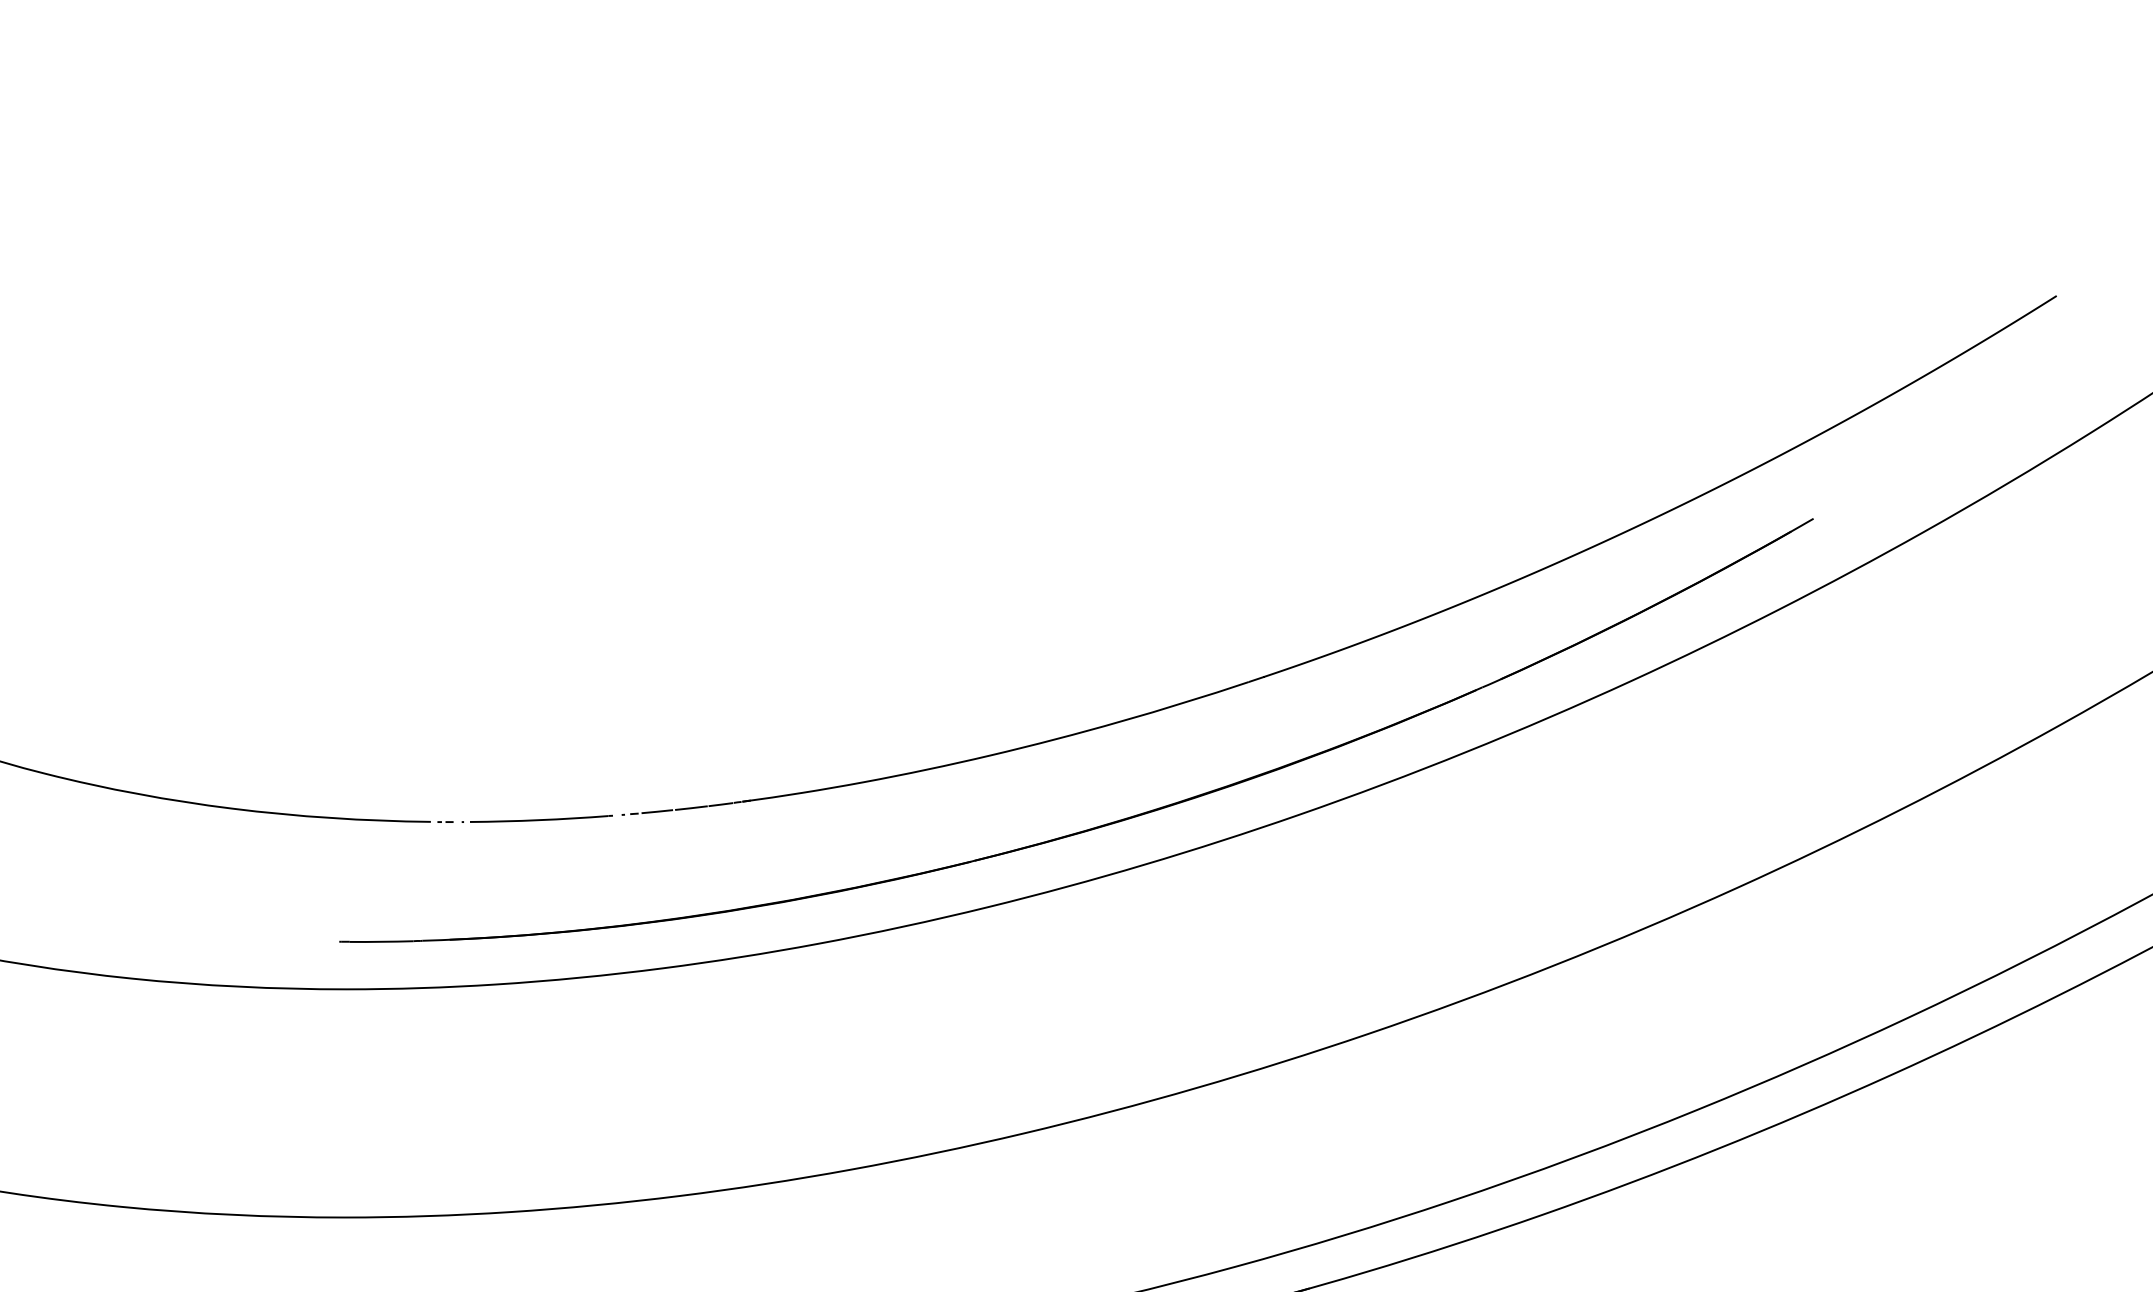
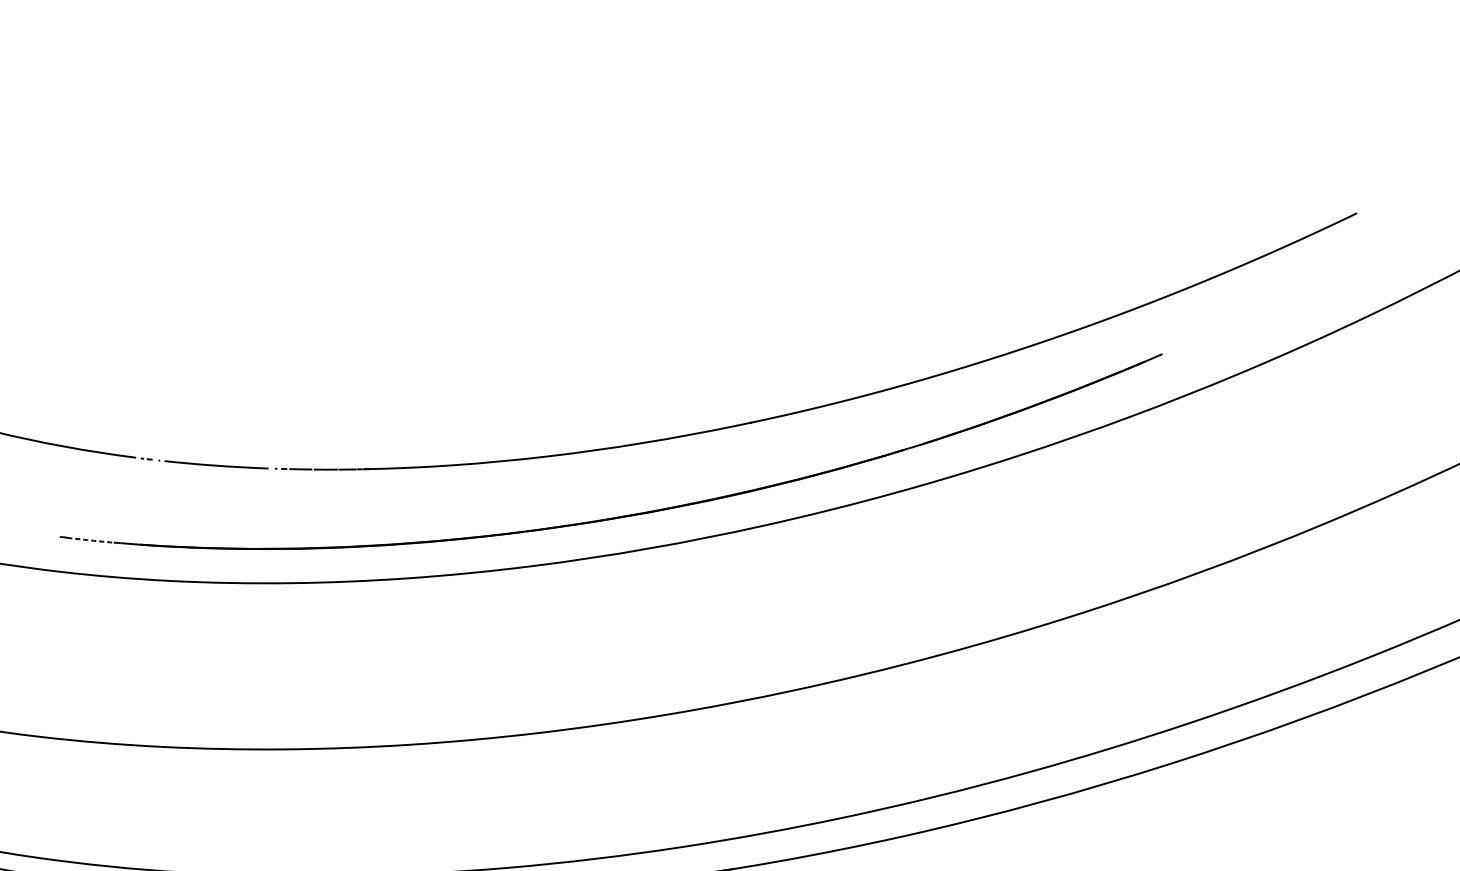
arc: (381, 941) -> (90, 540), solid -> dashed

